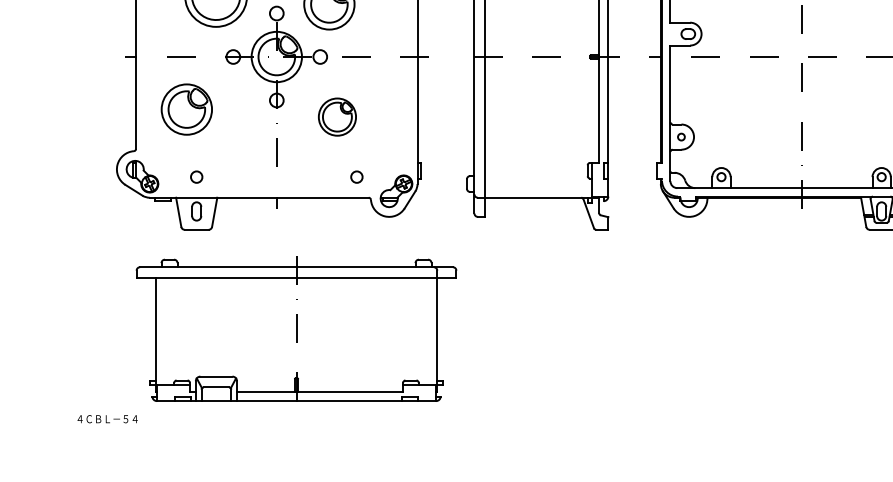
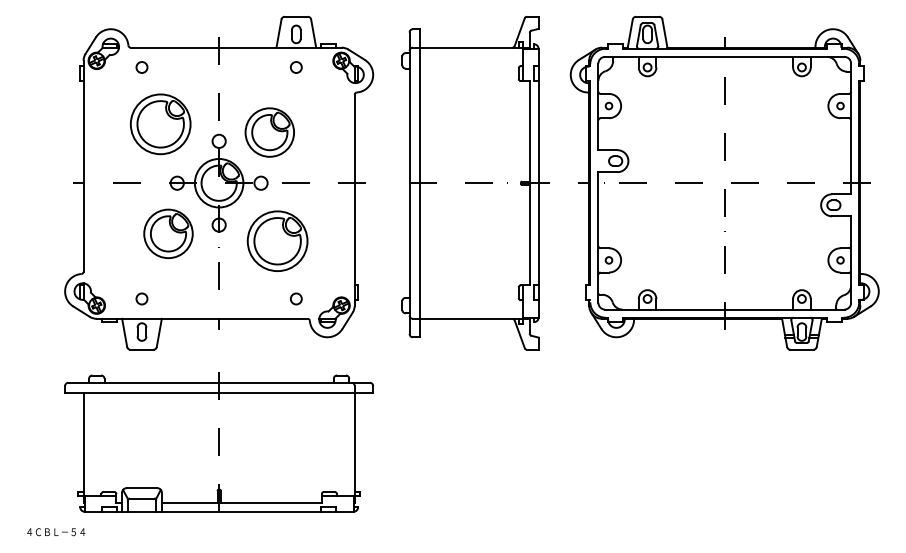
part: (186, 109) -> (168, 233), moved
part: (337, 116) -> (277, 240), size x1.67
part: (295, 329) -> (218, 442), moved

